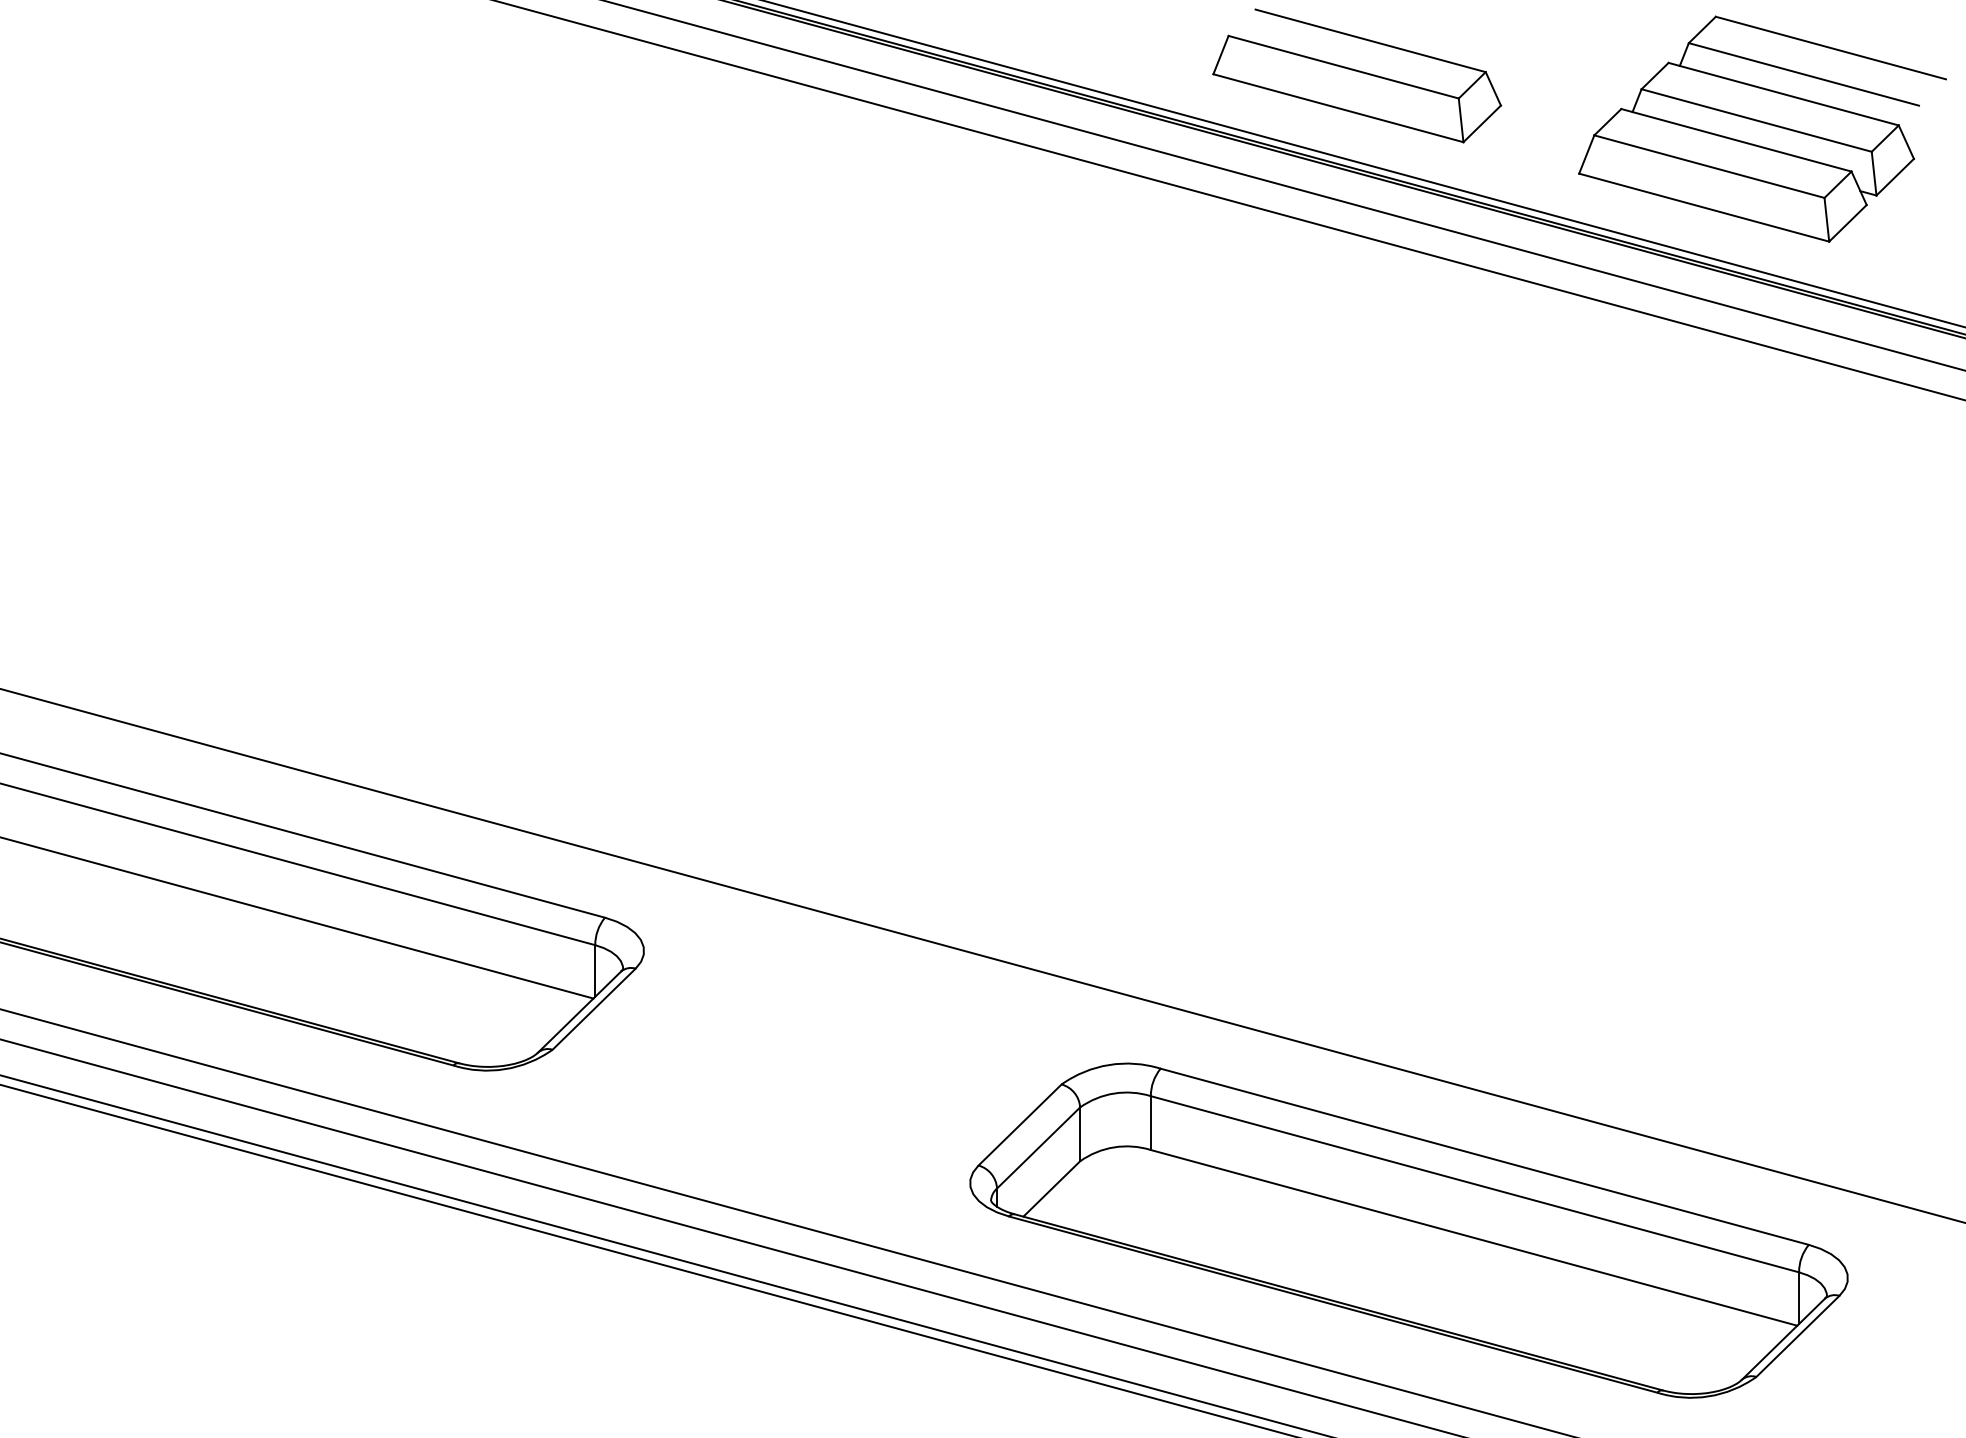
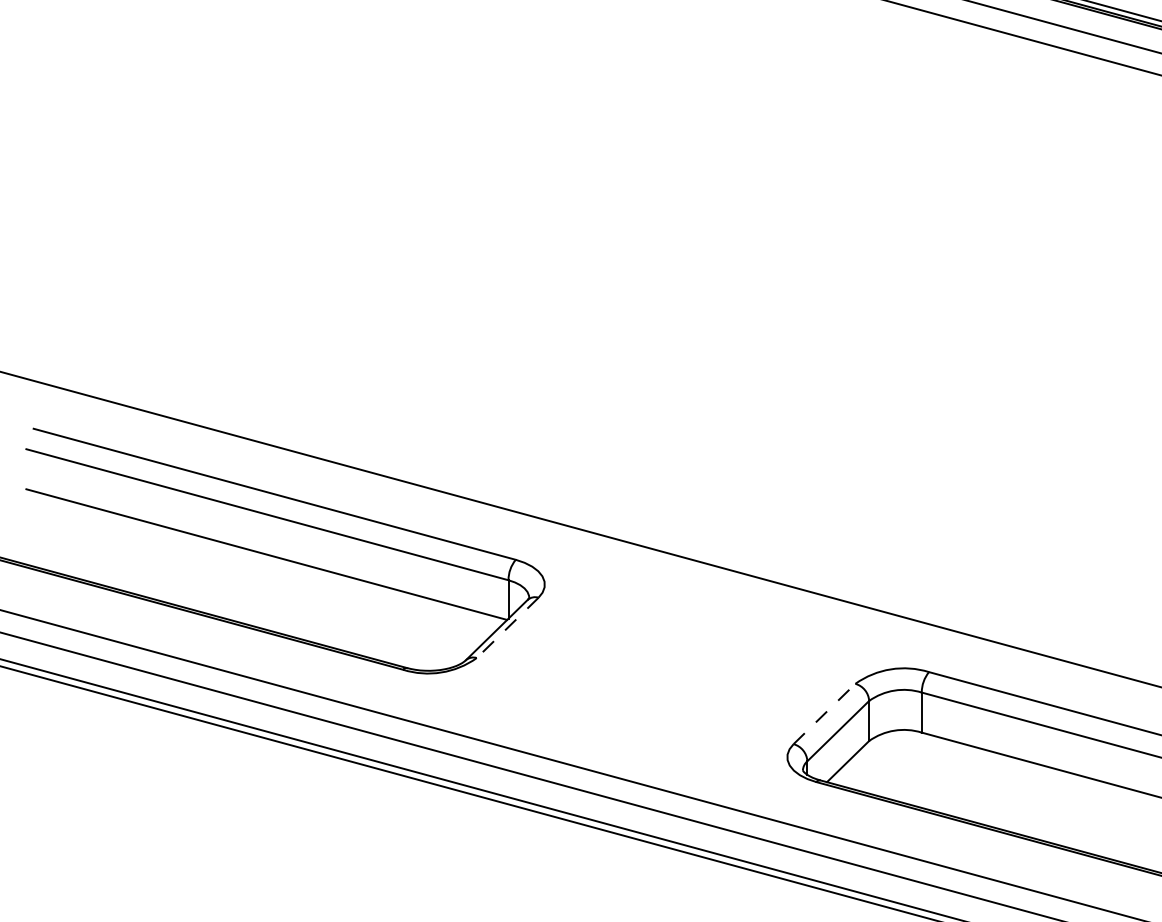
line: (593, 1009) -> (507, 628), solid -> dashed
line: (1020, 1124) -> (824, 713), solid -> dashed

